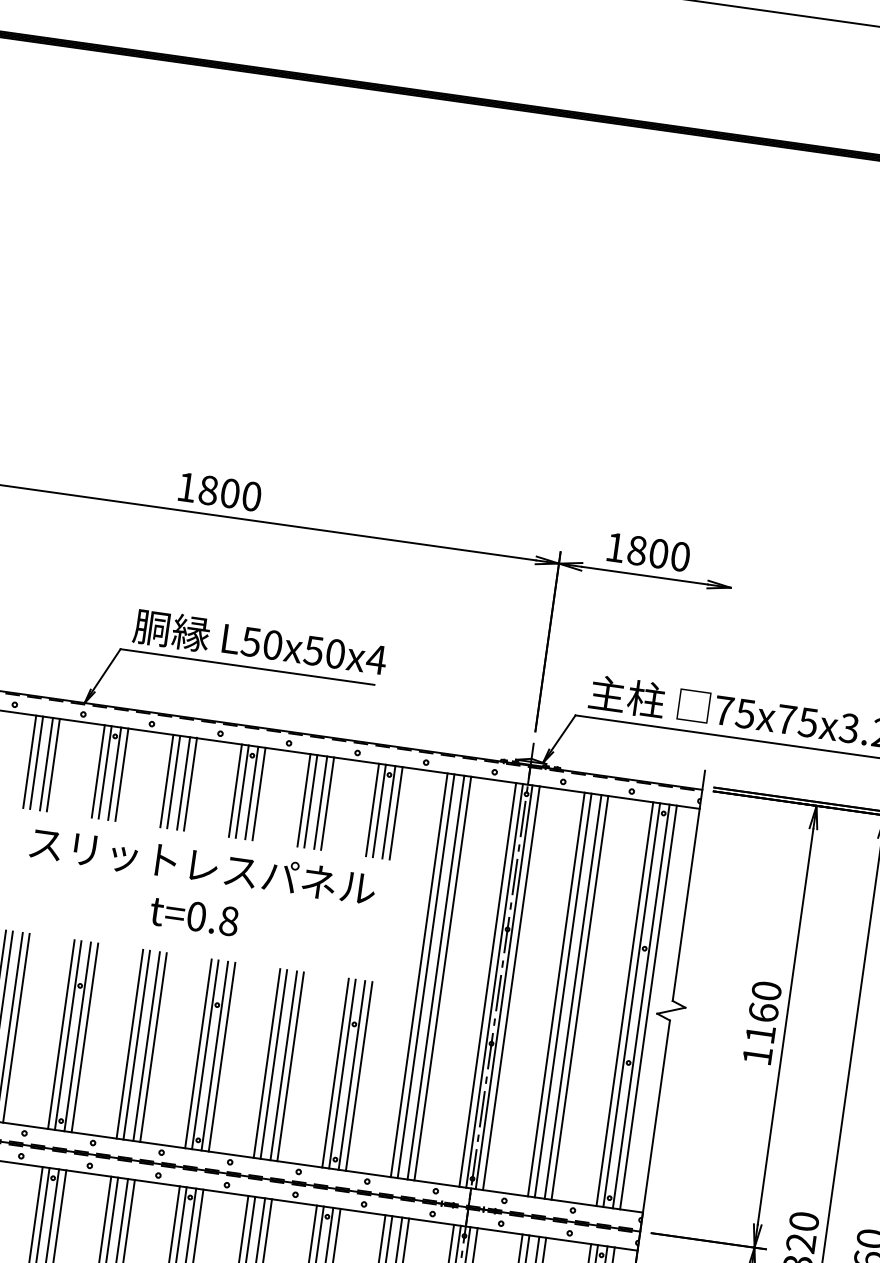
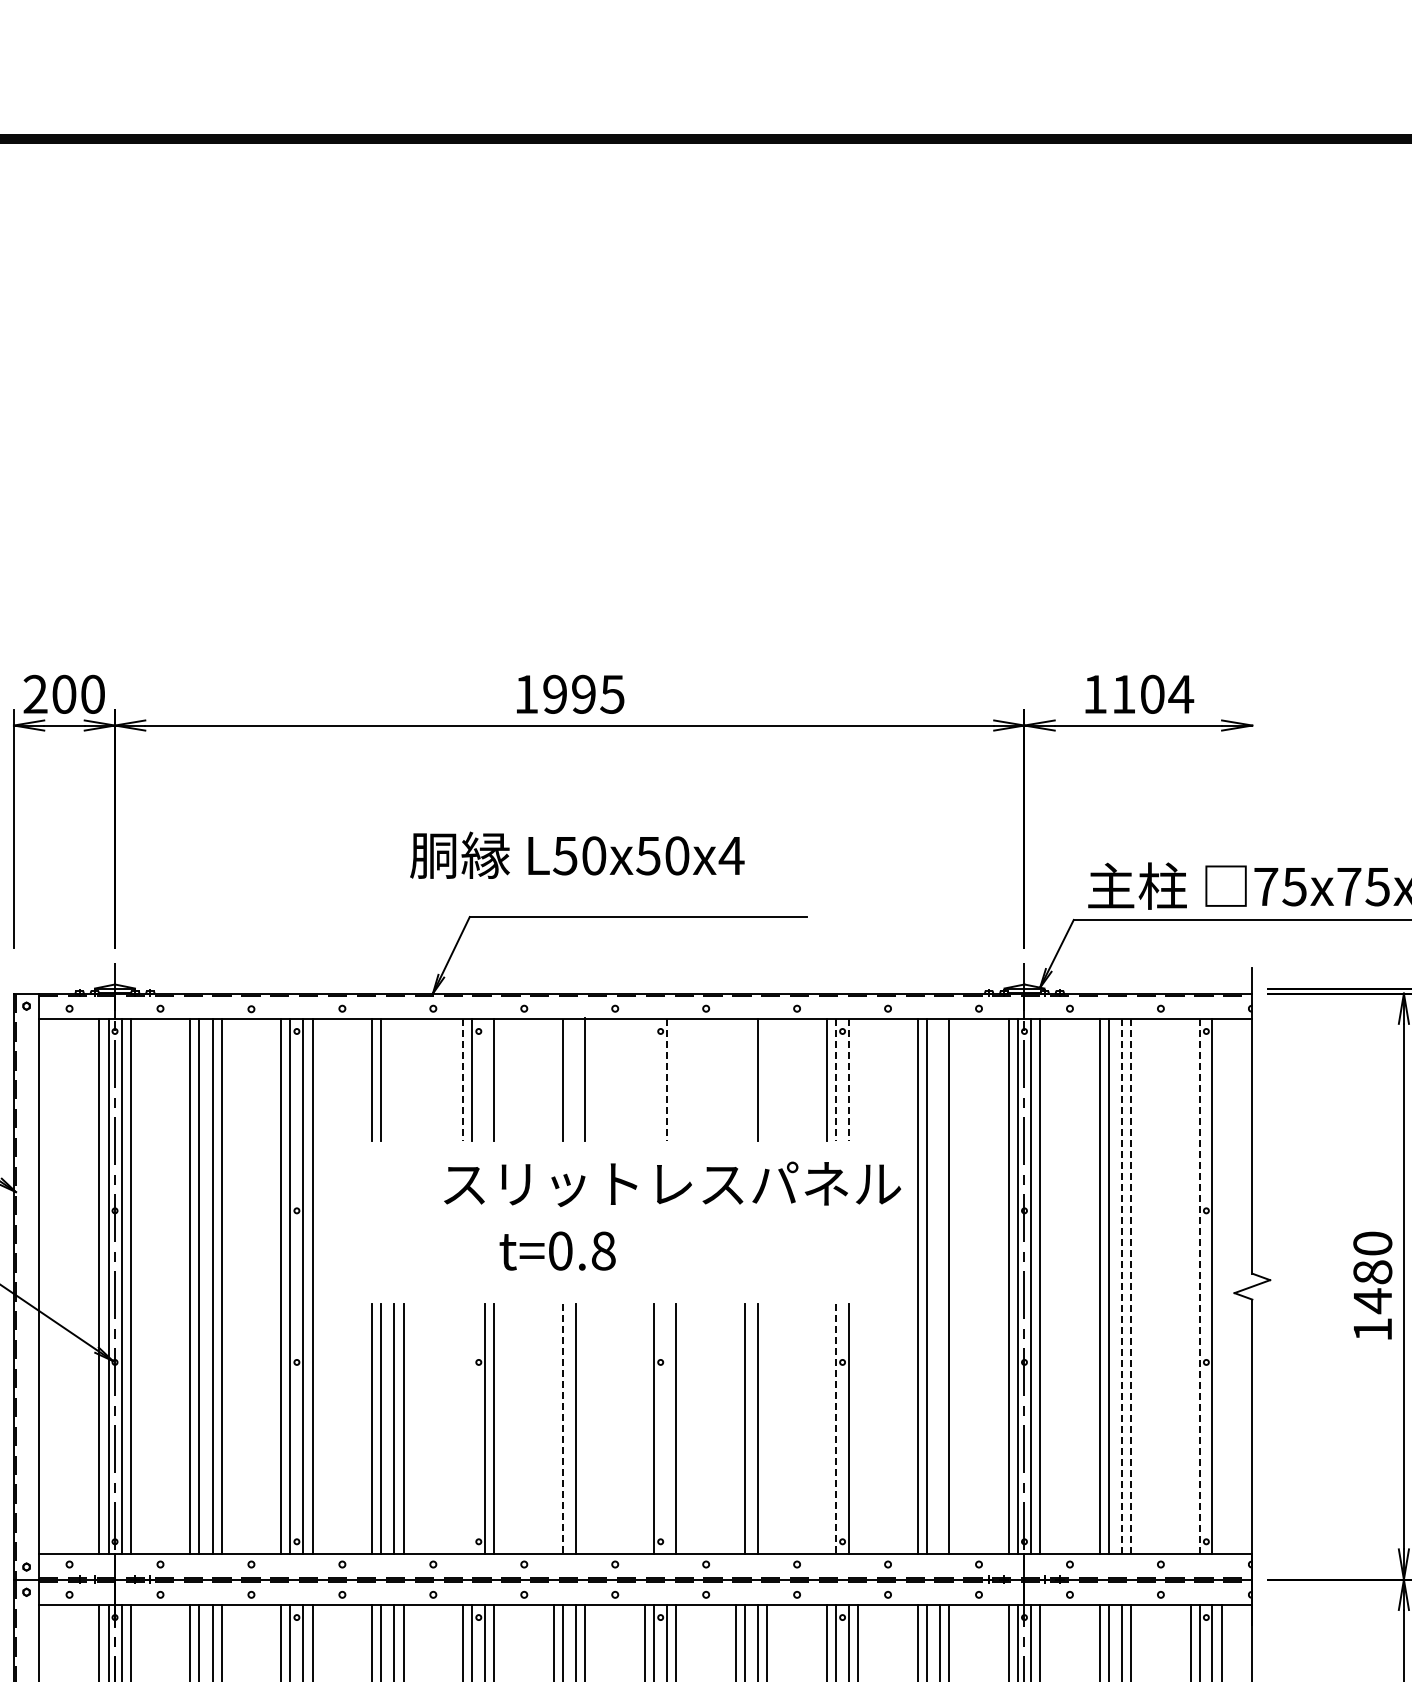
text: (229, 492) -> (583, 693), 1800 -> 1995
text: (659, 553) -> (1153, 693), 1800 -> 1104
text: (260, 642) -> (577, 854), moved
line: (46, 763) -> (394, 1079), removed
line: (53, 764) -> (403, 1079), removed
line: (98, 771) -> (463, 1080), solid -> dashed
line: (114, 773) -> (484, 1079), removed
line: (167, 780) -> (554, 1079), removed
line: (183, 782) -> (576, 1079), removed
line: (235, 790) -> (645, 1079), removed
line: (242, 791) -> (654, 1079), removed
line: (251, 793) -> (666, 1080), solid -> dashed
line: (259, 793) -> (676, 1079), removed
line: (303, 799) -> (735, 1079), removed
line: (311, 800) -> (745, 1079), removed
line: (327, 803) -> (767, 1079), removed
line: (379, 811) -> (836, 1080), solid -> dashed
line: (388, 812) -> (848, 1080), solid -> dashed
line: (396, 812) -> (858, 1079), removed
text: (202, 866) -> (672, 1184), moved
text: (194, 915) -> (557, 1250), moved
line: (436, 977) -> (940, 1286), removed
line: (573, 996) -> (1122, 1286), solid -> dashed
line: (580, 997) -> (1131, 1286), solid -> dashed
line: (624, 1004) -> (1190, 1286), removed
line: (631, 1005) -> (1199, 1286), solid -> dashed
line: (648, 1007) -> (1222, 1286), removed
text: (761, 1024) -> (1372, 1287), 1160 -> 1480
line: (61, 1034) -> (463, 1429), removed
line: (68, 1035) -> (472, 1429), removed
line: (130, 1044) -> (554, 1429), removed
line: (136, 1045) -> (563, 1429), solid -> dashed
line: (153, 1047) -> (585, 1429), removed
line: (198, 1054) -> (645, 1429), removed
line: (214, 1056) -> (666, 1429), removed
line: (266, 1063) -> (735, 1429), removed
line: (290, 1067) -> (767, 1429), removed
line: (335, 1073) -> (826, 1429), removed
line: (342, 1074) -> (836, 1429), solid -> dashed
line: (359, 1076) -> (858, 1429), removed

